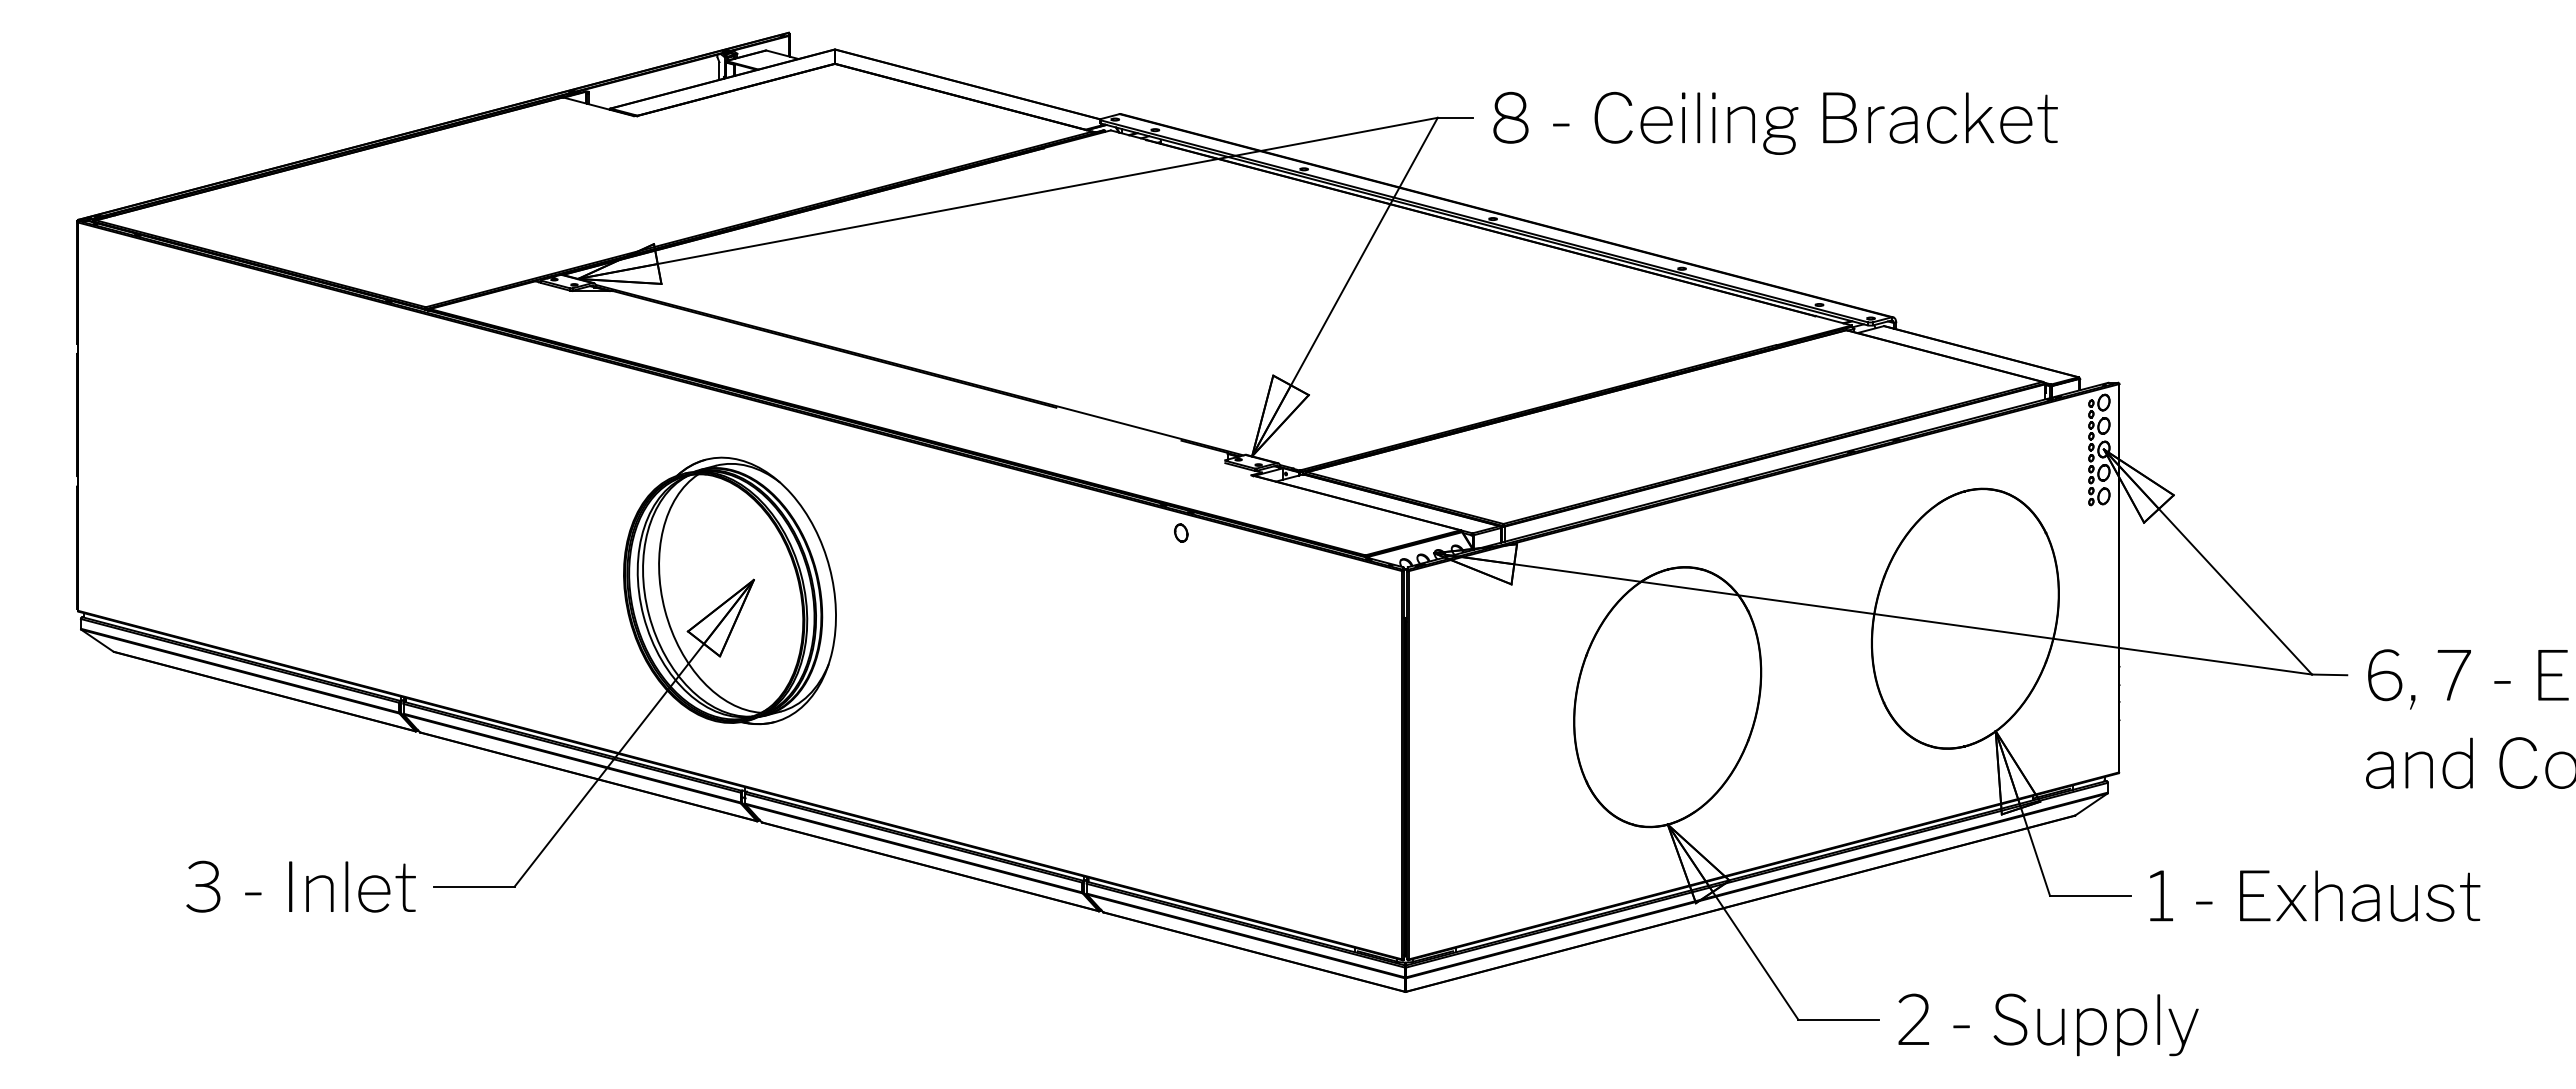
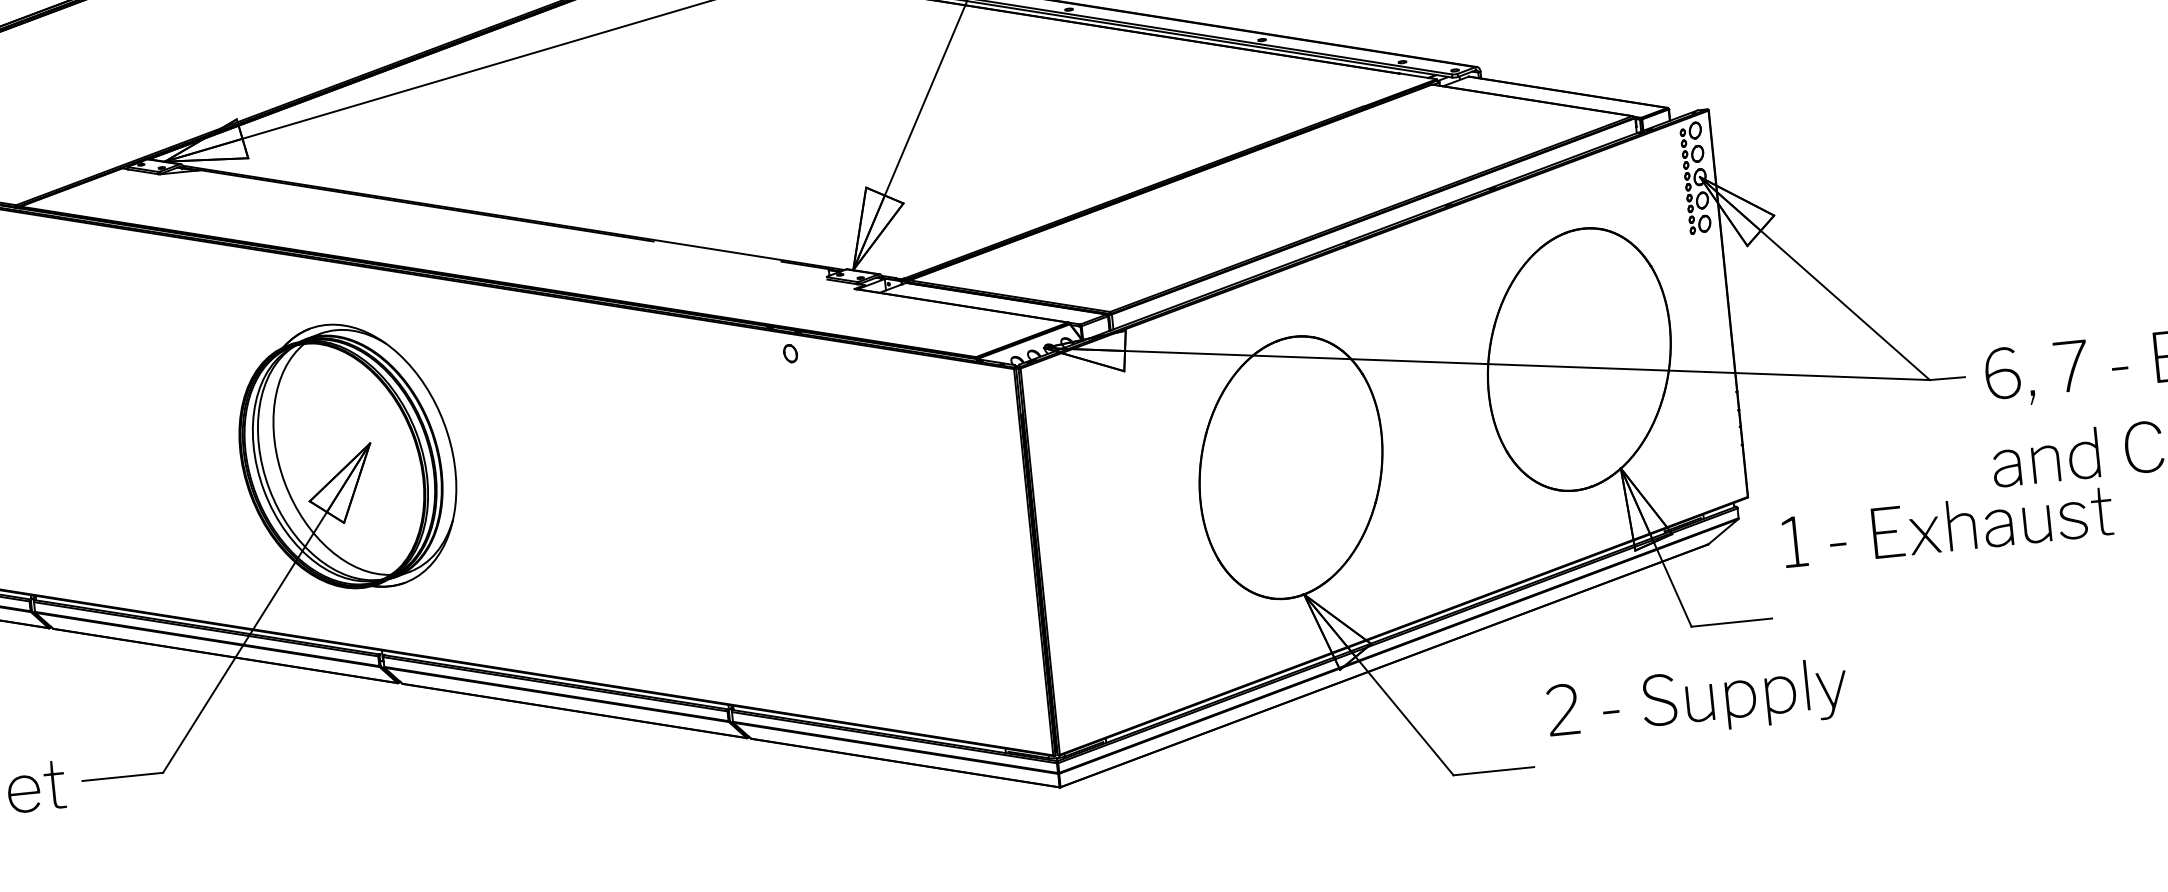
text: (2315, 895) -> (1948, 525), moved
text: (2048, 1024) -> (1697, 701), moved

